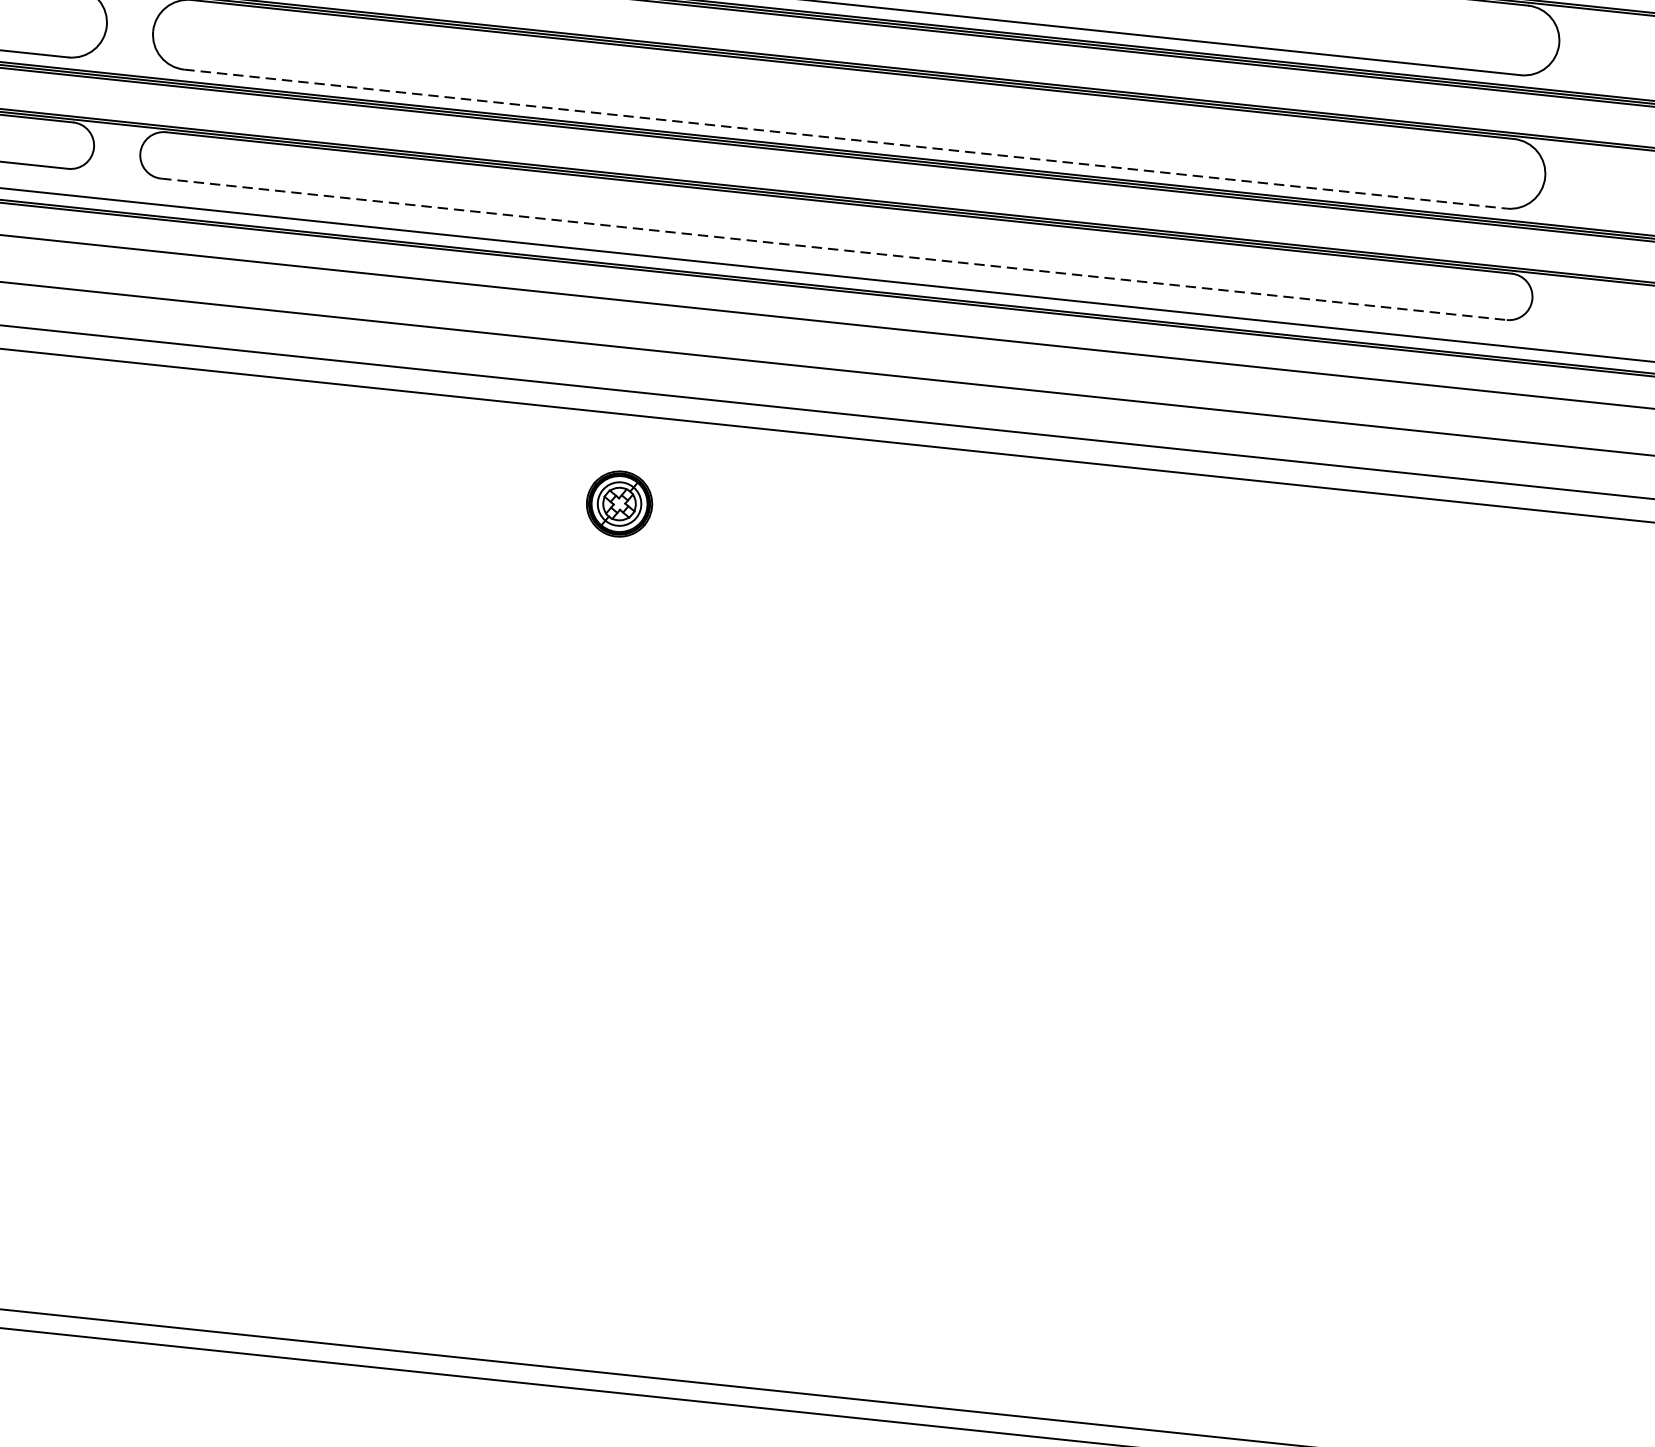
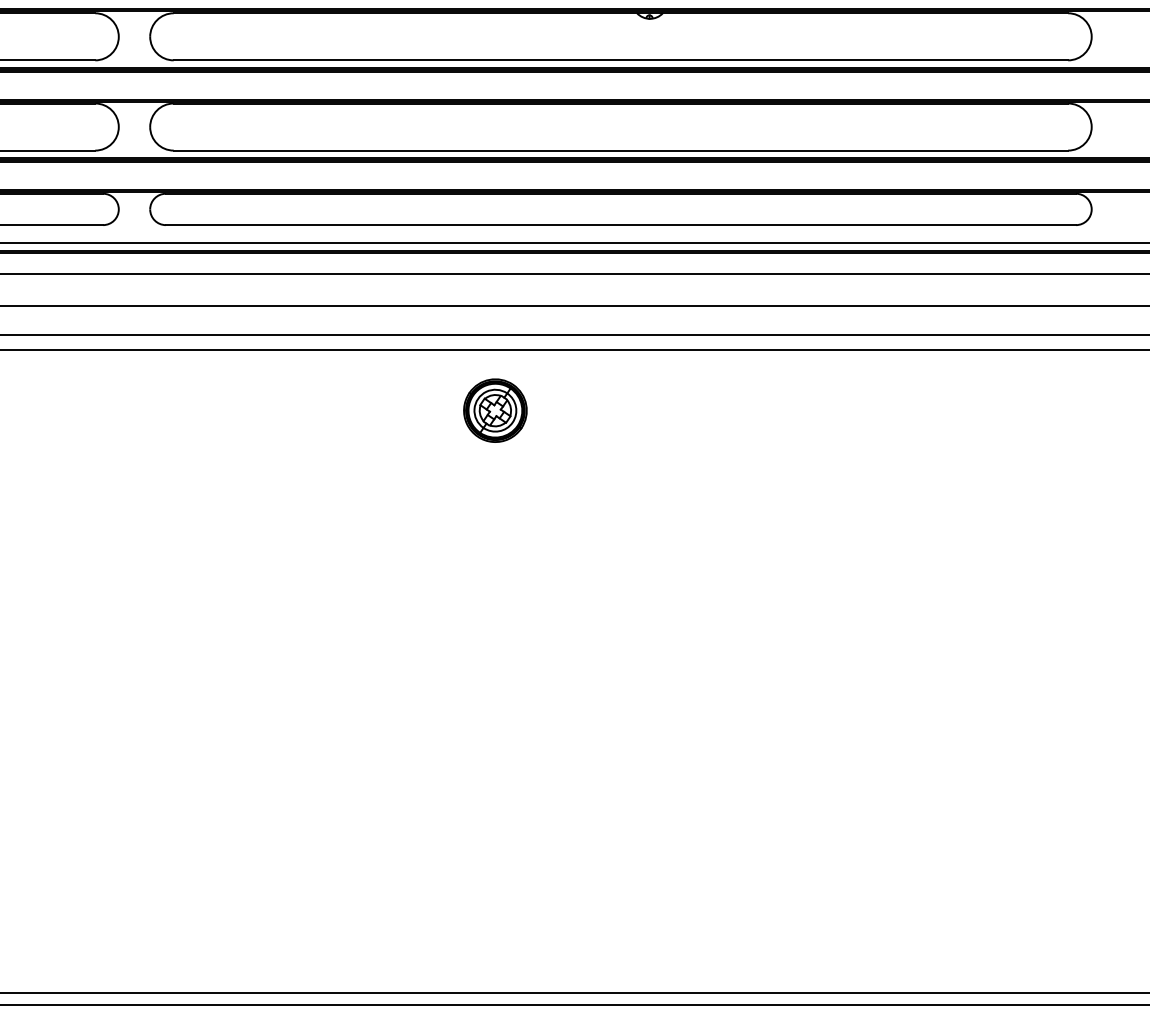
line: (846, 139) -> (621, 150), dashed -> solid
line: (834, 249) -> (621, 225), dashed -> solid
part: (619, 503) -> (495, 410), size x1.43

